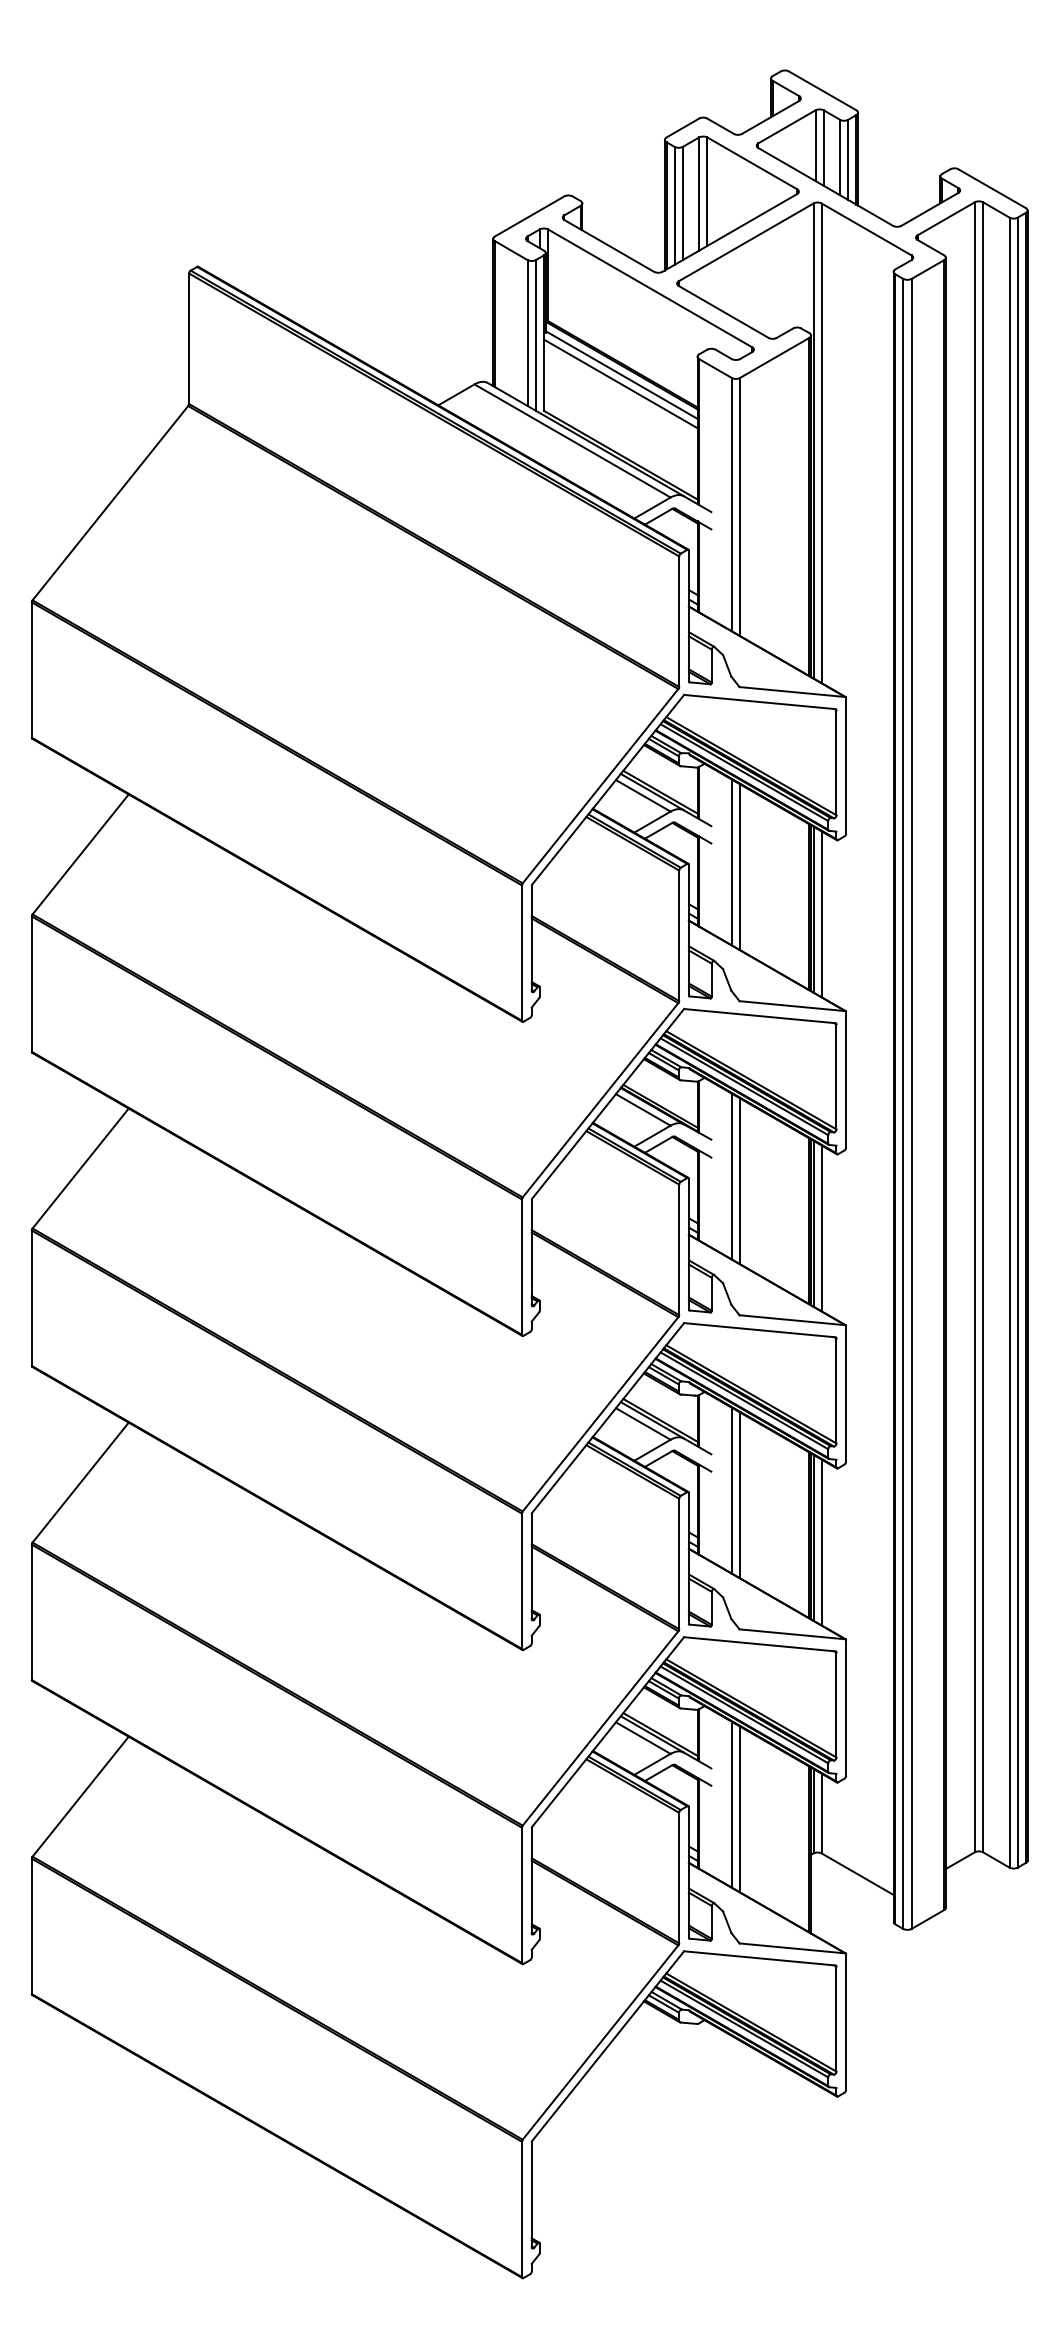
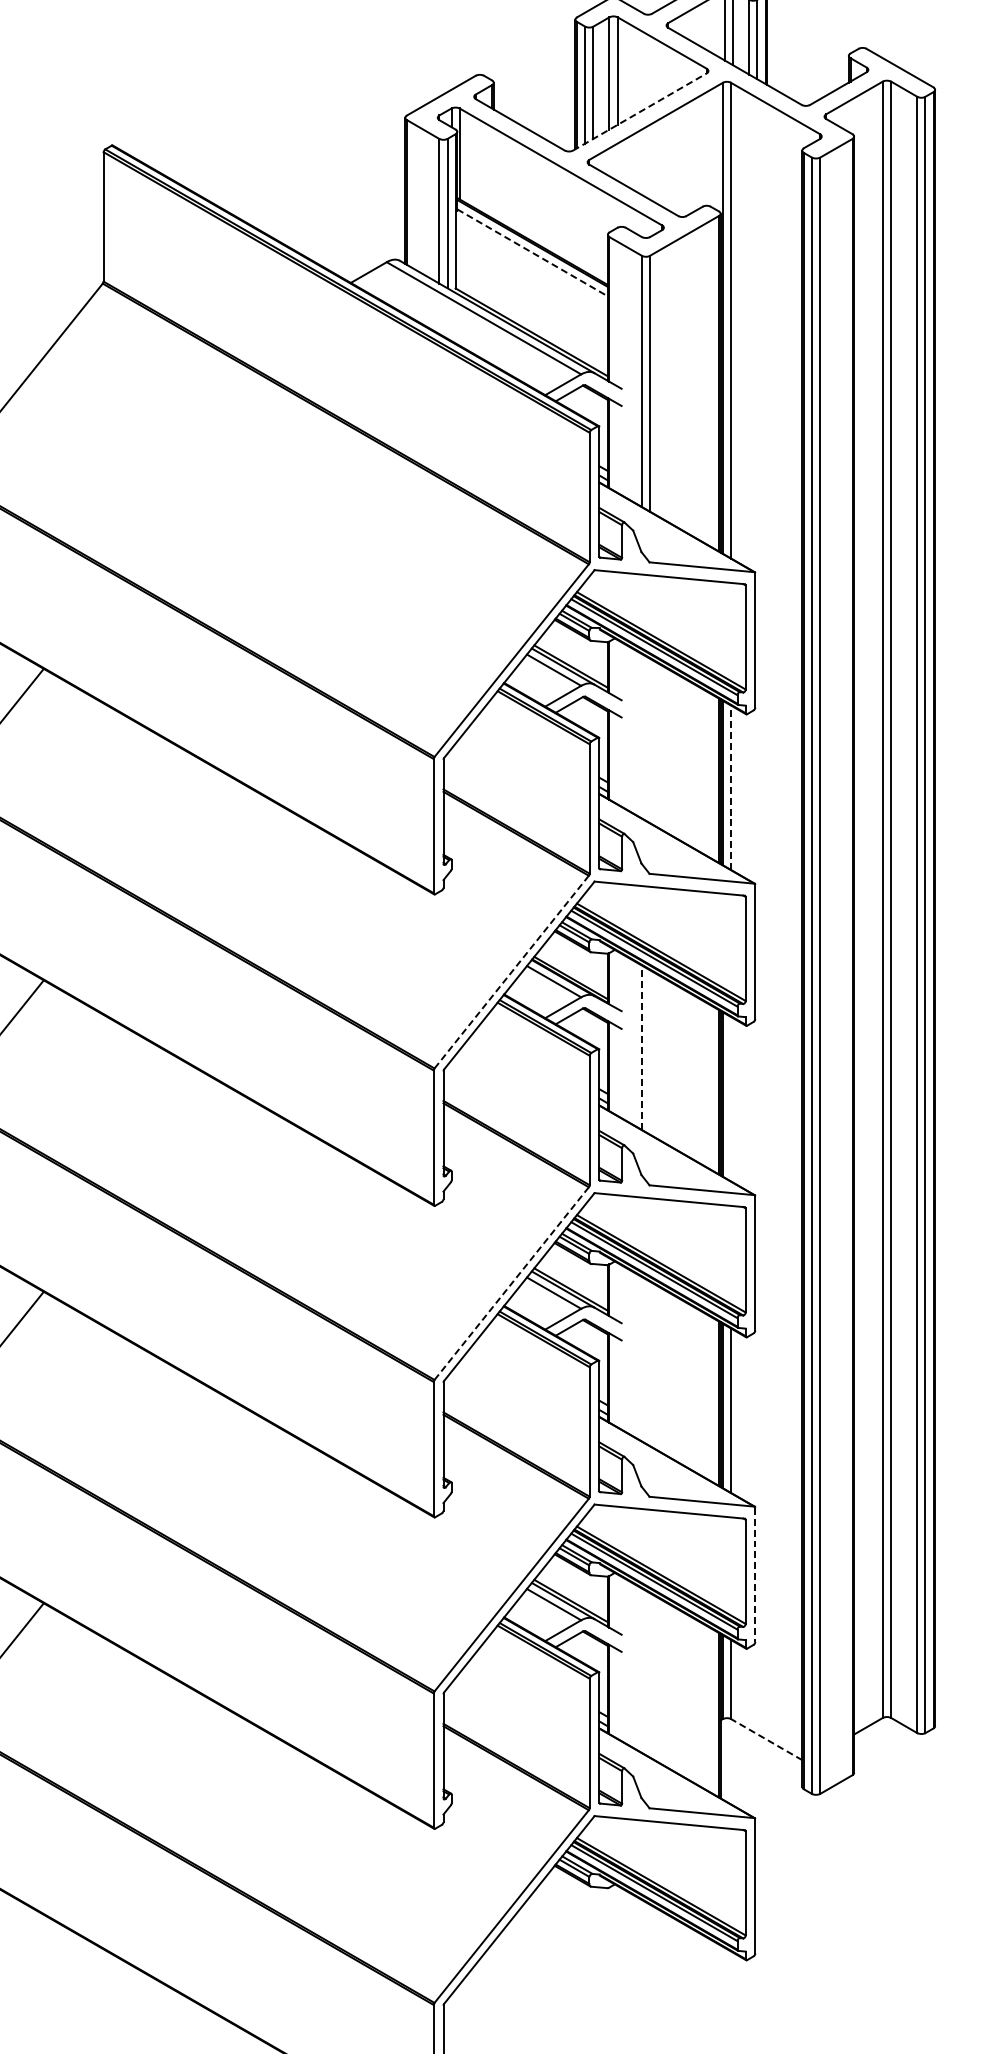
line: (729, 232) -> (639, 111), solid -> dashed
line: (621, 375) -> (532, 253), solid -> dashed
line: (620, 383) -> (531, 261), removed
line: (731, 862) -> (641, 736), removed
line: (740, 867) -> (650, 741), removed
line: (821, 914) -> (730, 787), solid -> dashed
line: (600, 1099) -> (511, 971), solid -> dashed
line: (731, 1176) -> (641, 1047), solid -> dashed
line: (740, 1181) -> (650, 1052), removed
line: (821, 1228) -> (730, 1099), removed
line: (600, 1413) -> (511, 1282), solid -> dashed
line: (731, 1490) -> (641, 1359), removed
line: (740, 1495) -> (650, 1364), removed
line: (846, 1708) -> (755, 1575), solid -> dashed
line: (731, 1804) -> (641, 1670), removed
line: (740, 1809) -> (650, 1675), removed
line: (857, 1873) -> (766, 1738), solid -> dashed

